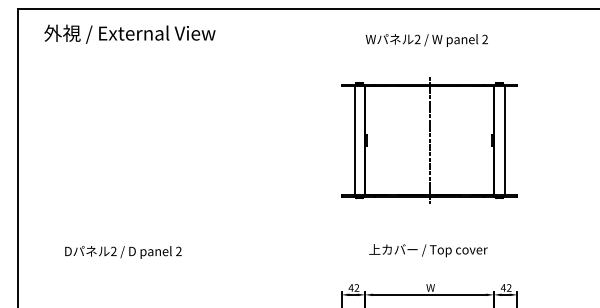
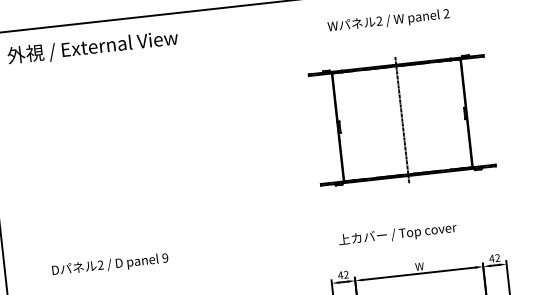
line: (354, 140) -> (327, 128), removed
line: (504, 140) -> (476, 112), removed
text: (428, 250) -> (397, 234), moved
text: (178, 251) -> (164, 258), 2 -> 9

